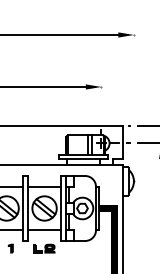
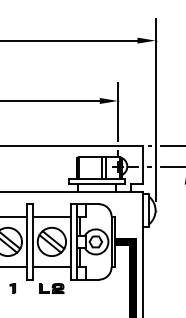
line: (133, 94) -> (155, 109), added
line: (101, 96) -> (117, 112), added

